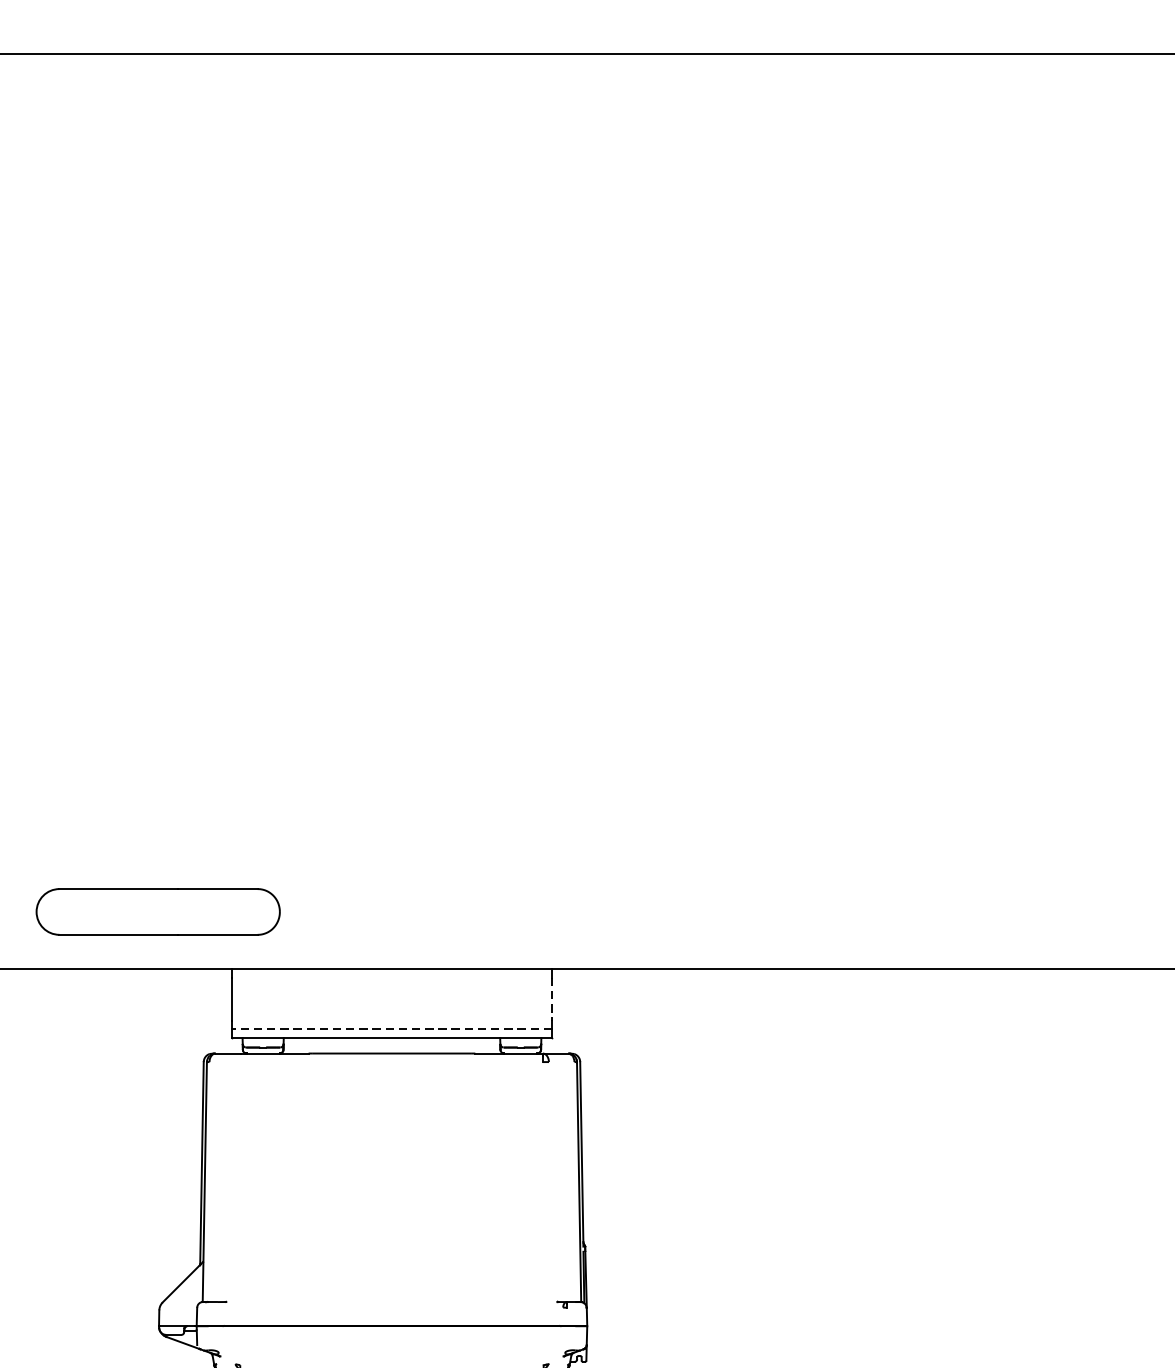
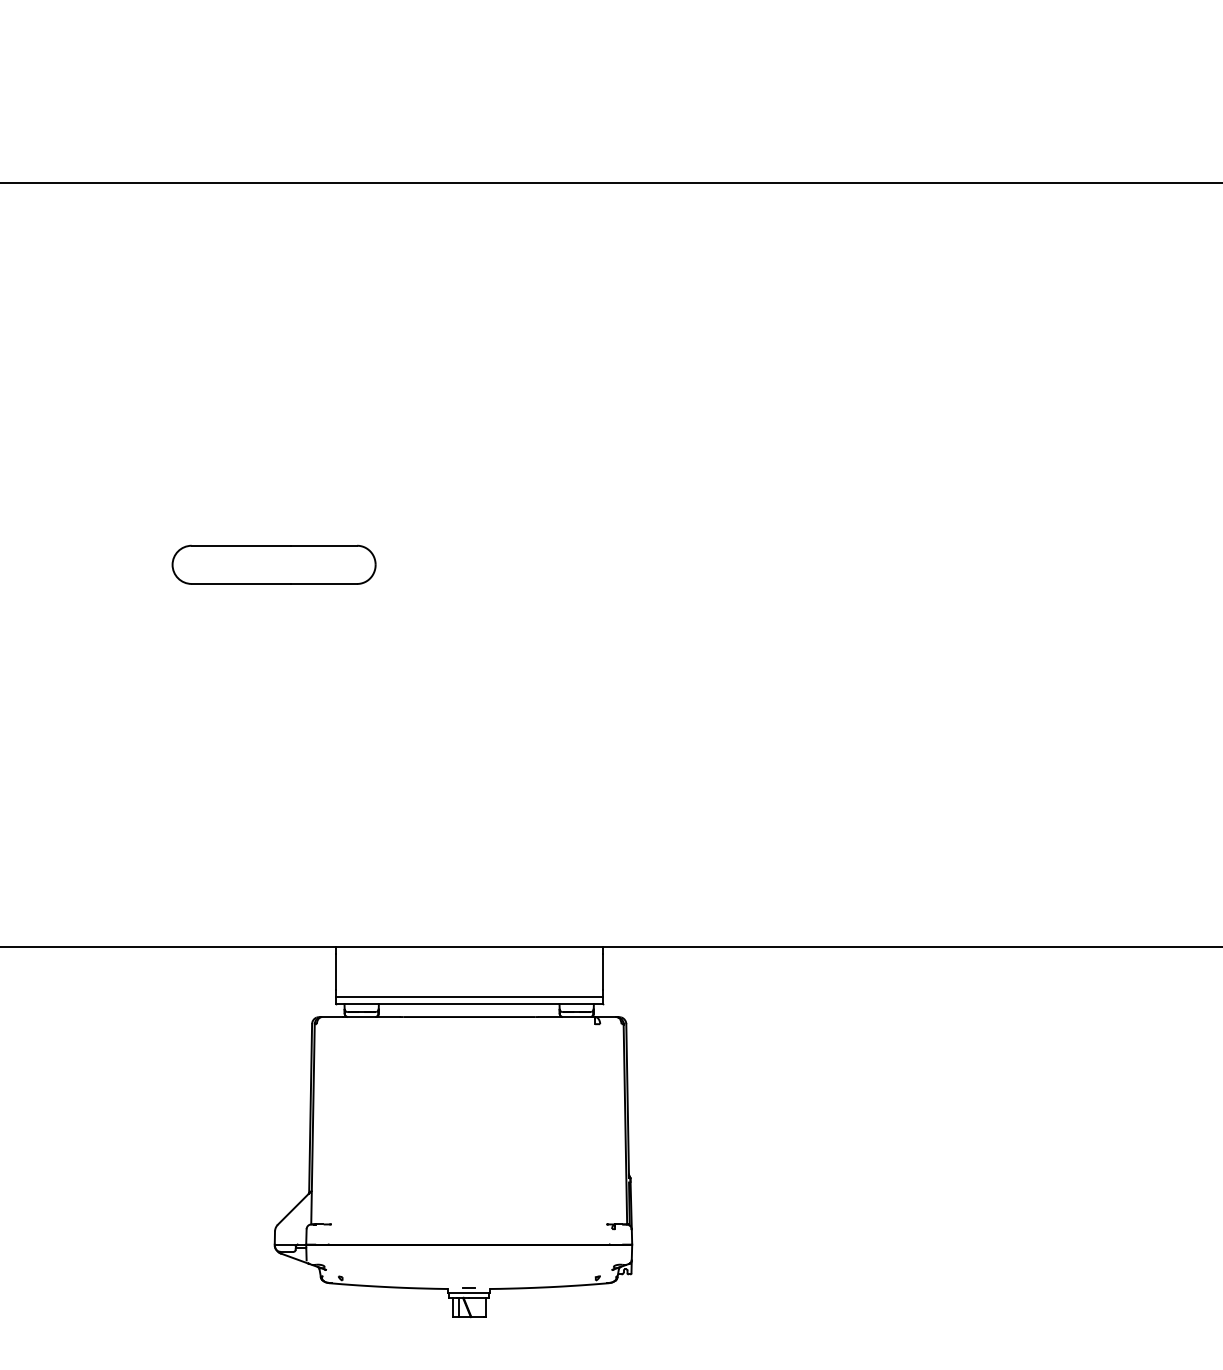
part: (157, 911) -> (273, 564), moved
line: (551, 998) -> (602, 971), dashed -> solid
line: (392, 1028) -> (469, 996), dashed -> solid

